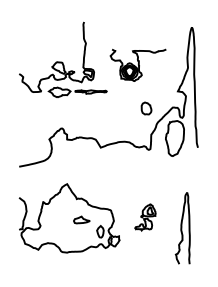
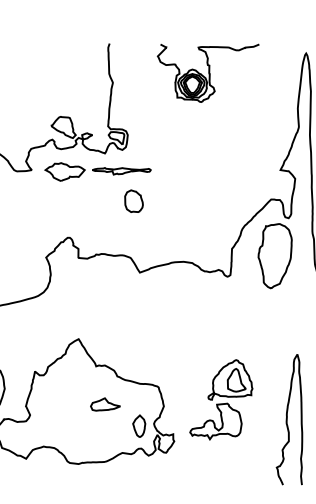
part: (137, 64) -> (206, 71), moved
part: (146, 108) -> (133, 201), moved
part: (145, 217) -> (221, 399), size x1.67

